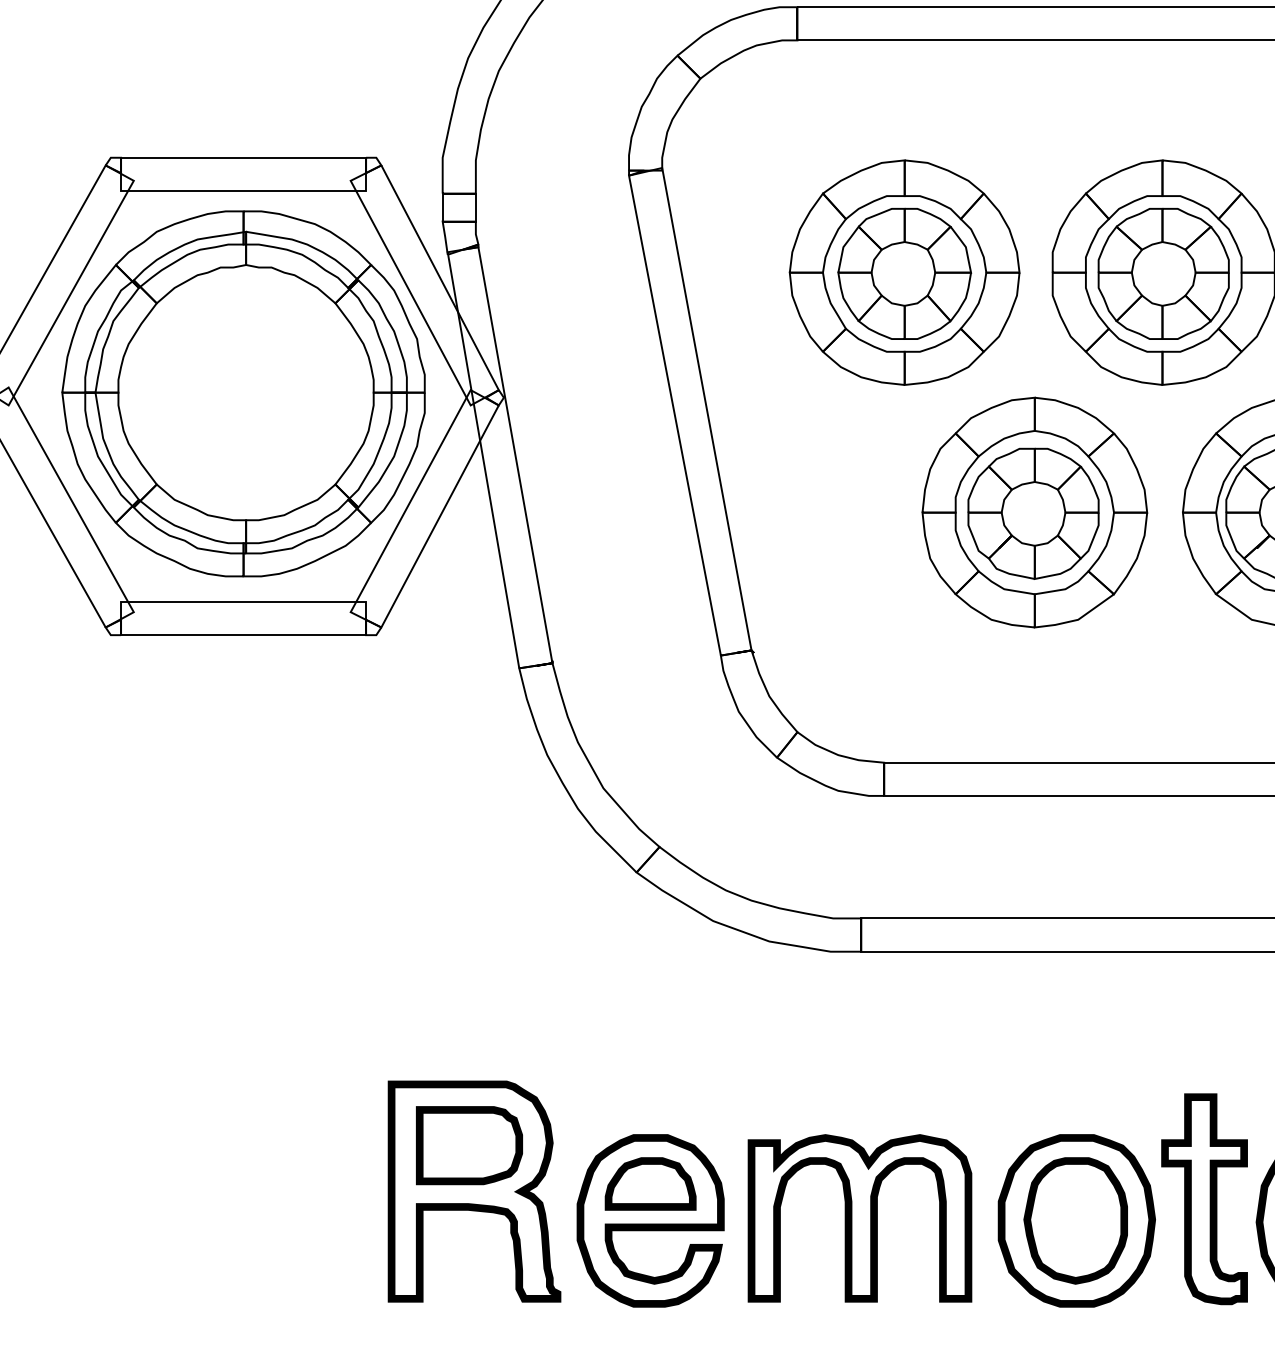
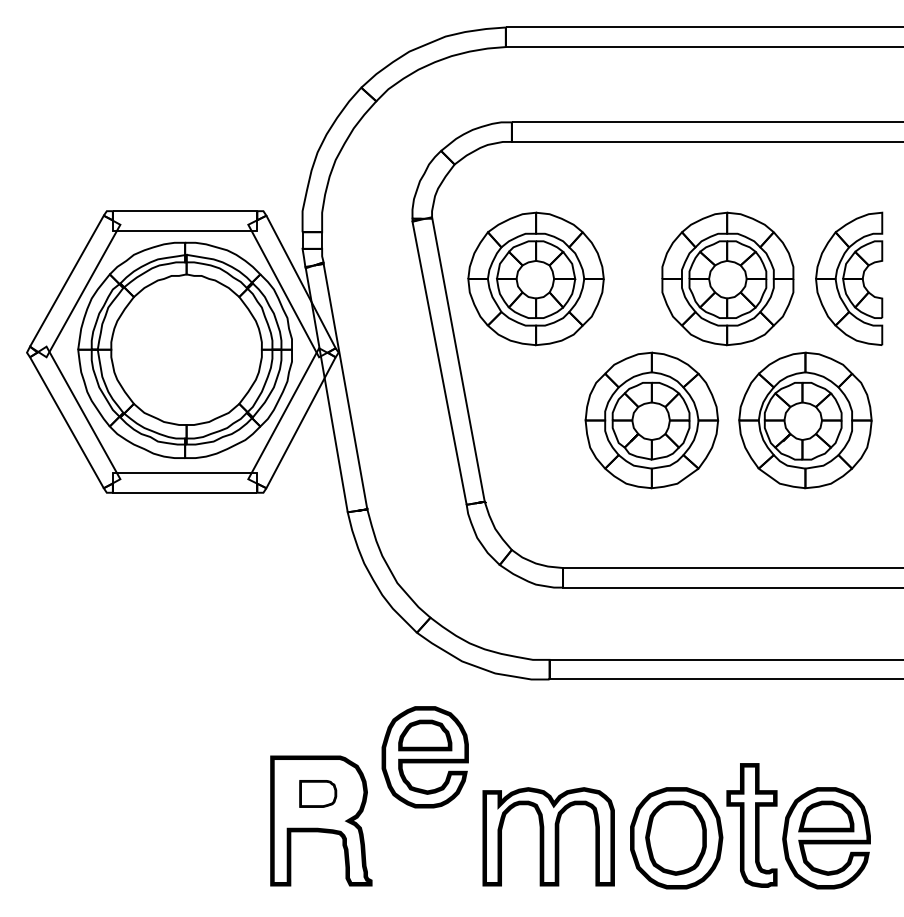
part: (903, 271) -> (535, 278), moved
part: (467, 1144) -> (317, 793), size x0.6
part: (649, 1221) -> (424, 757), moved

